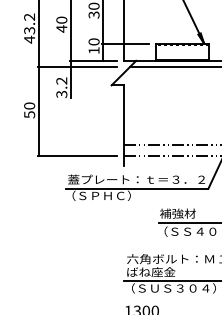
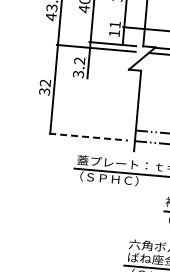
text: (93, 41) -> (114, 24), 10 -> 11
text: (29, 109) -> (44, 86), 50 -> 32
line: (77, 156) -> (88, 137), solid -> dashed

